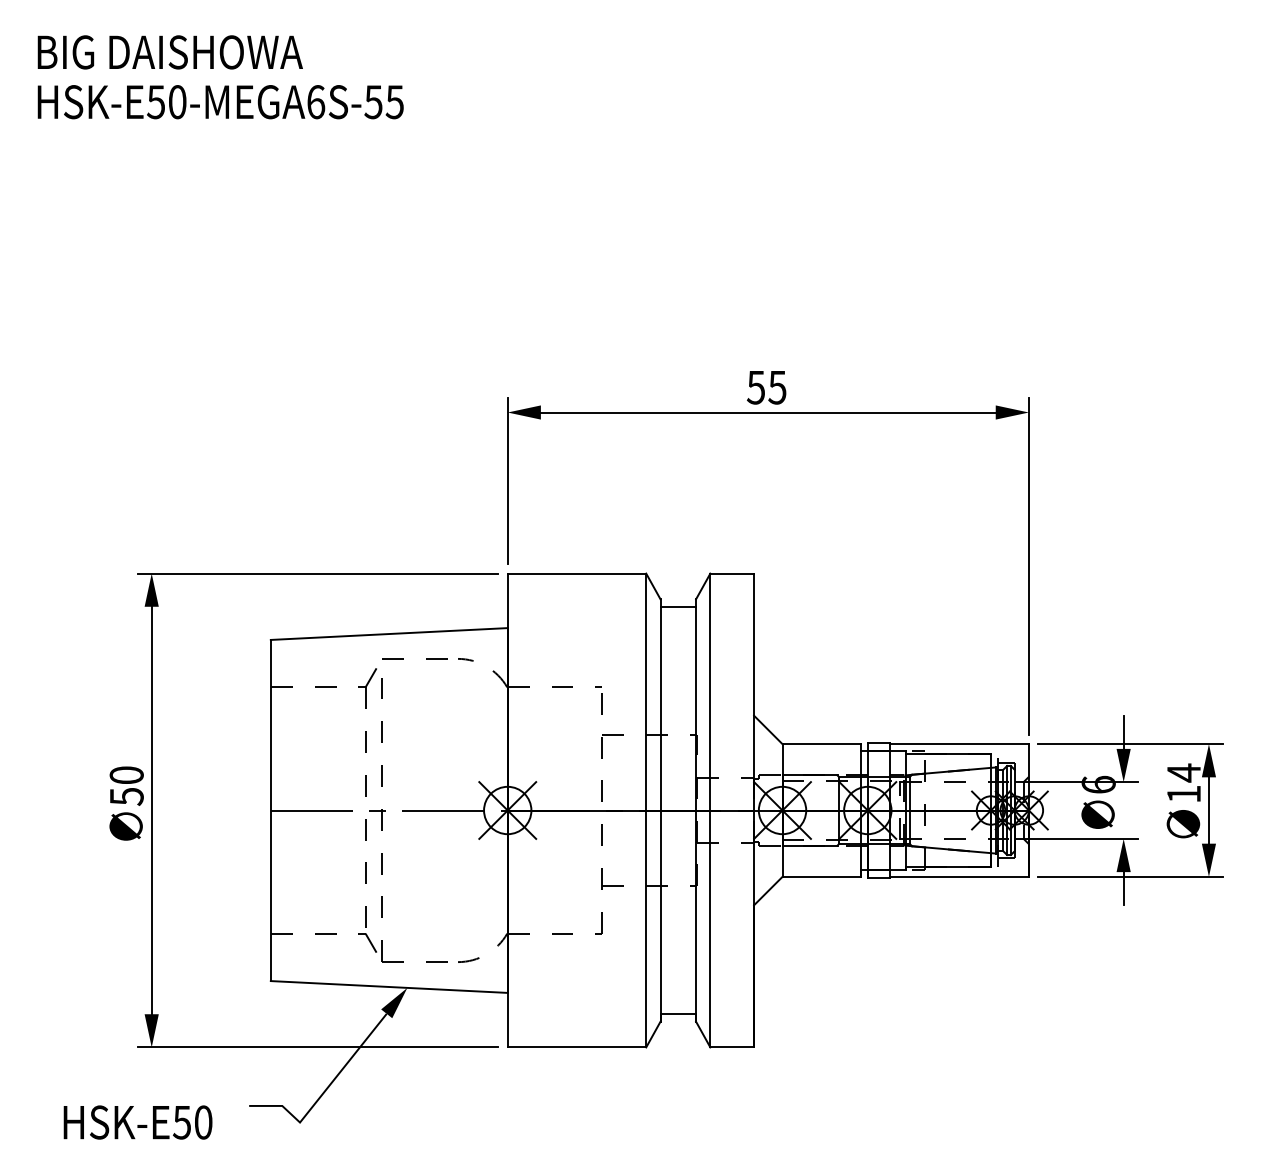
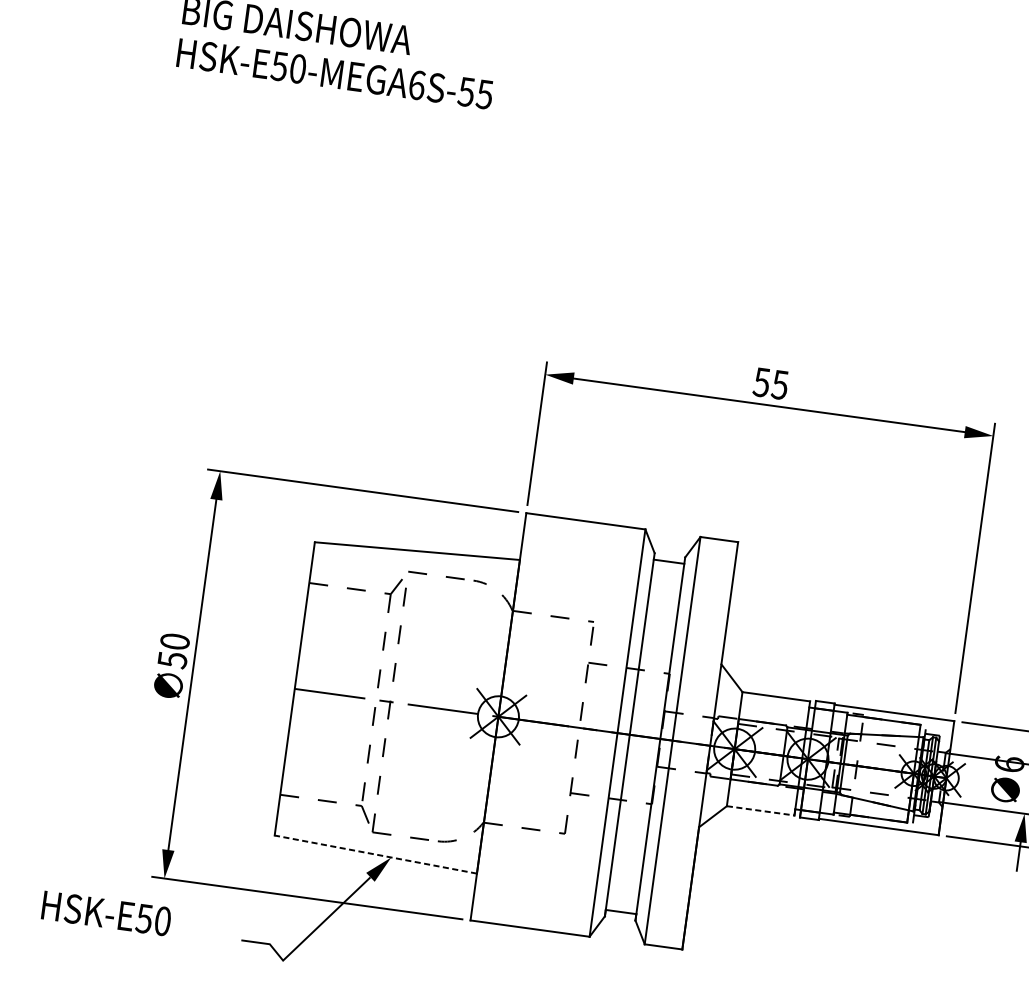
line: (822, 876) -> (761, 810), solid -> dashed
line: (389, 987) -> (375, 855), solid -> dashed
text: (137, 1122) -> (106, 913), moved

